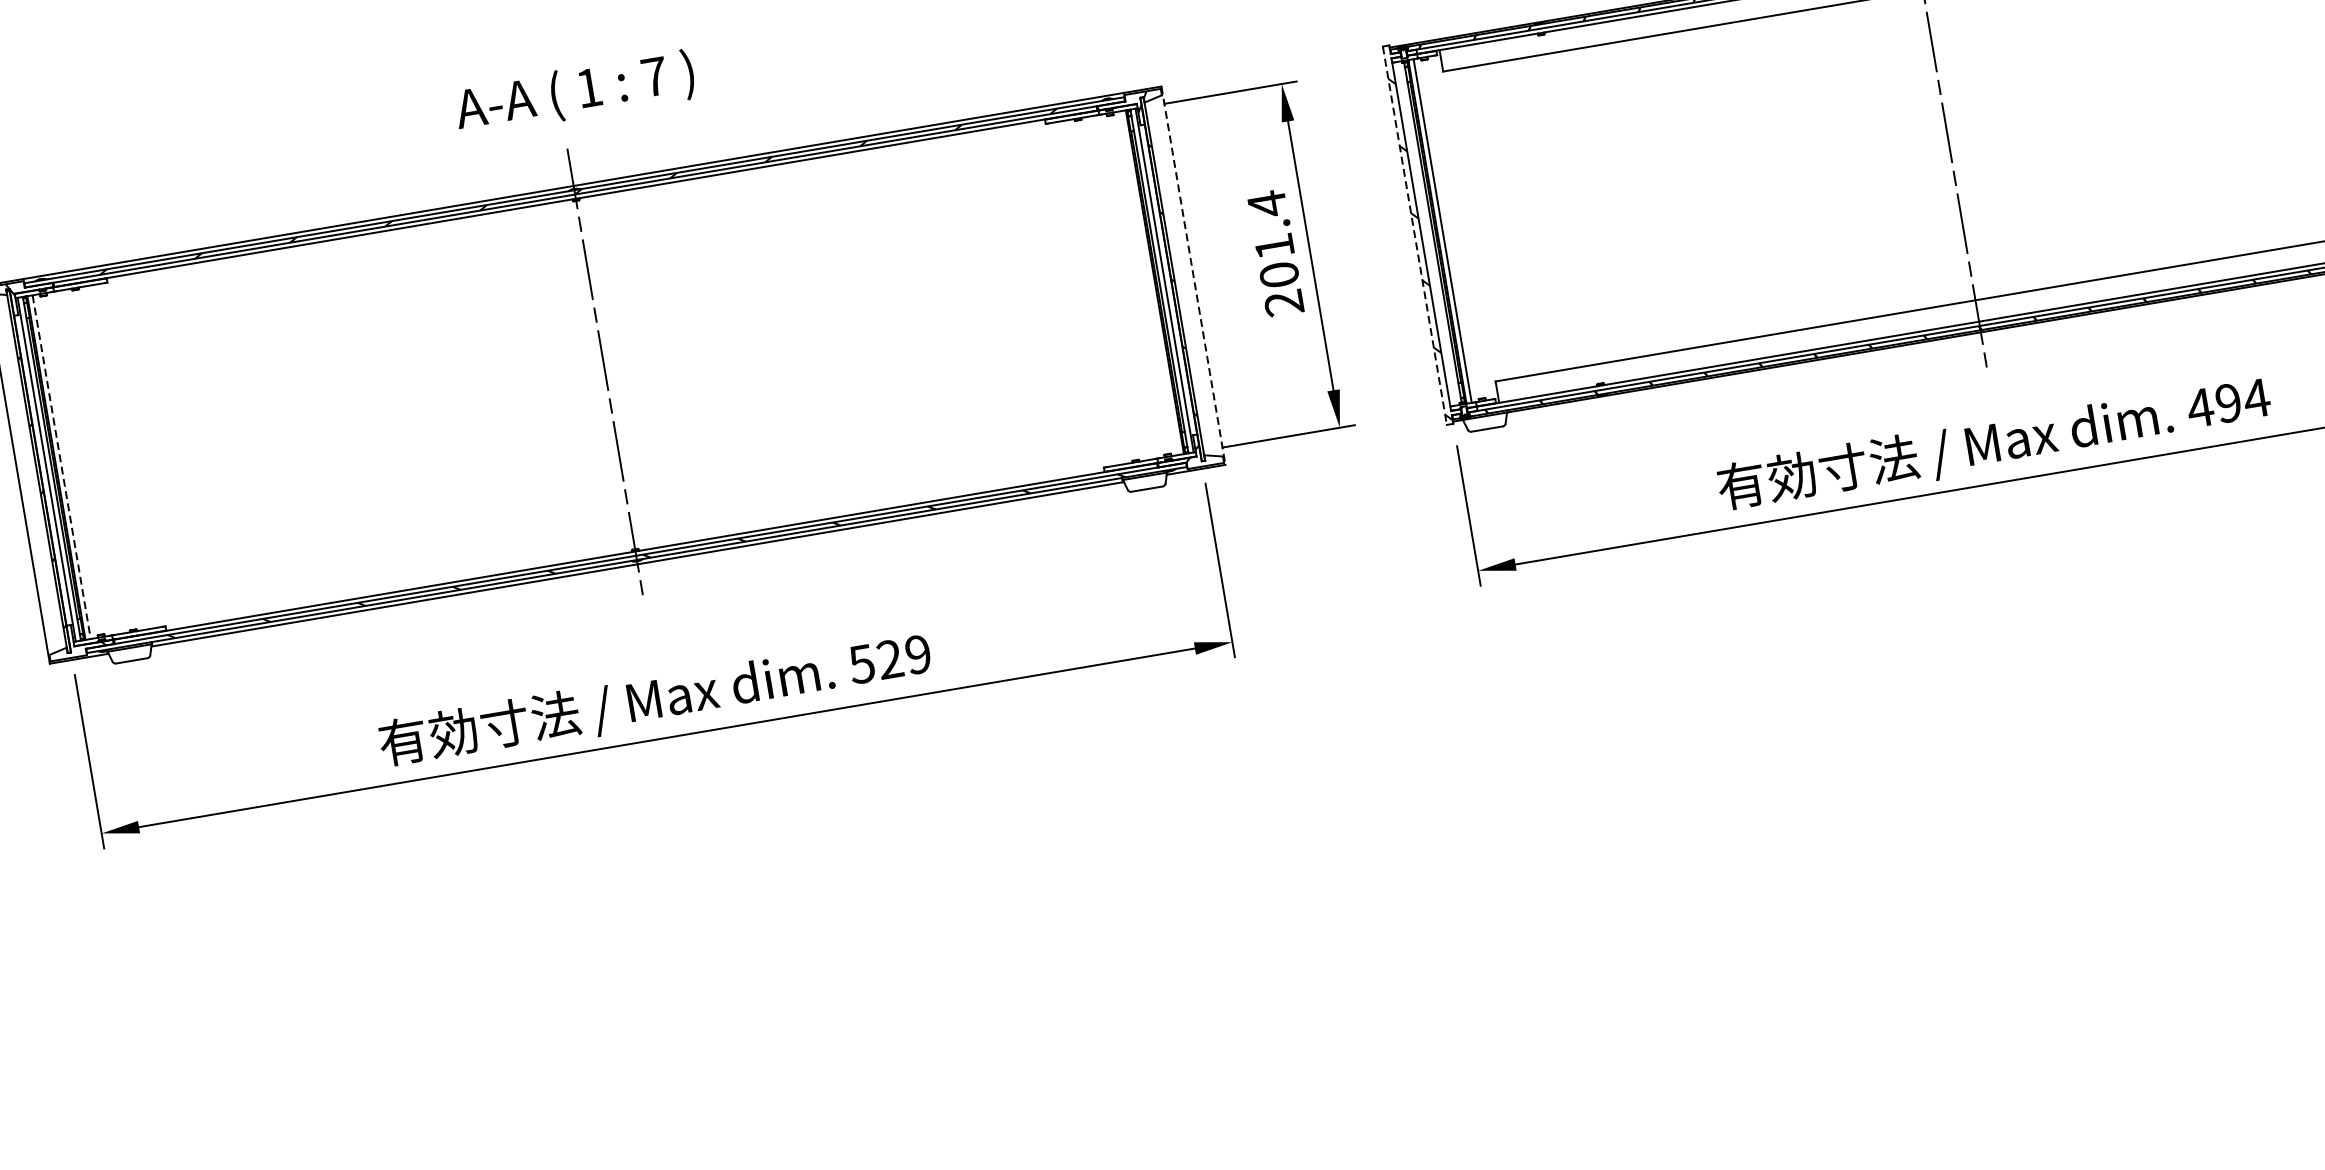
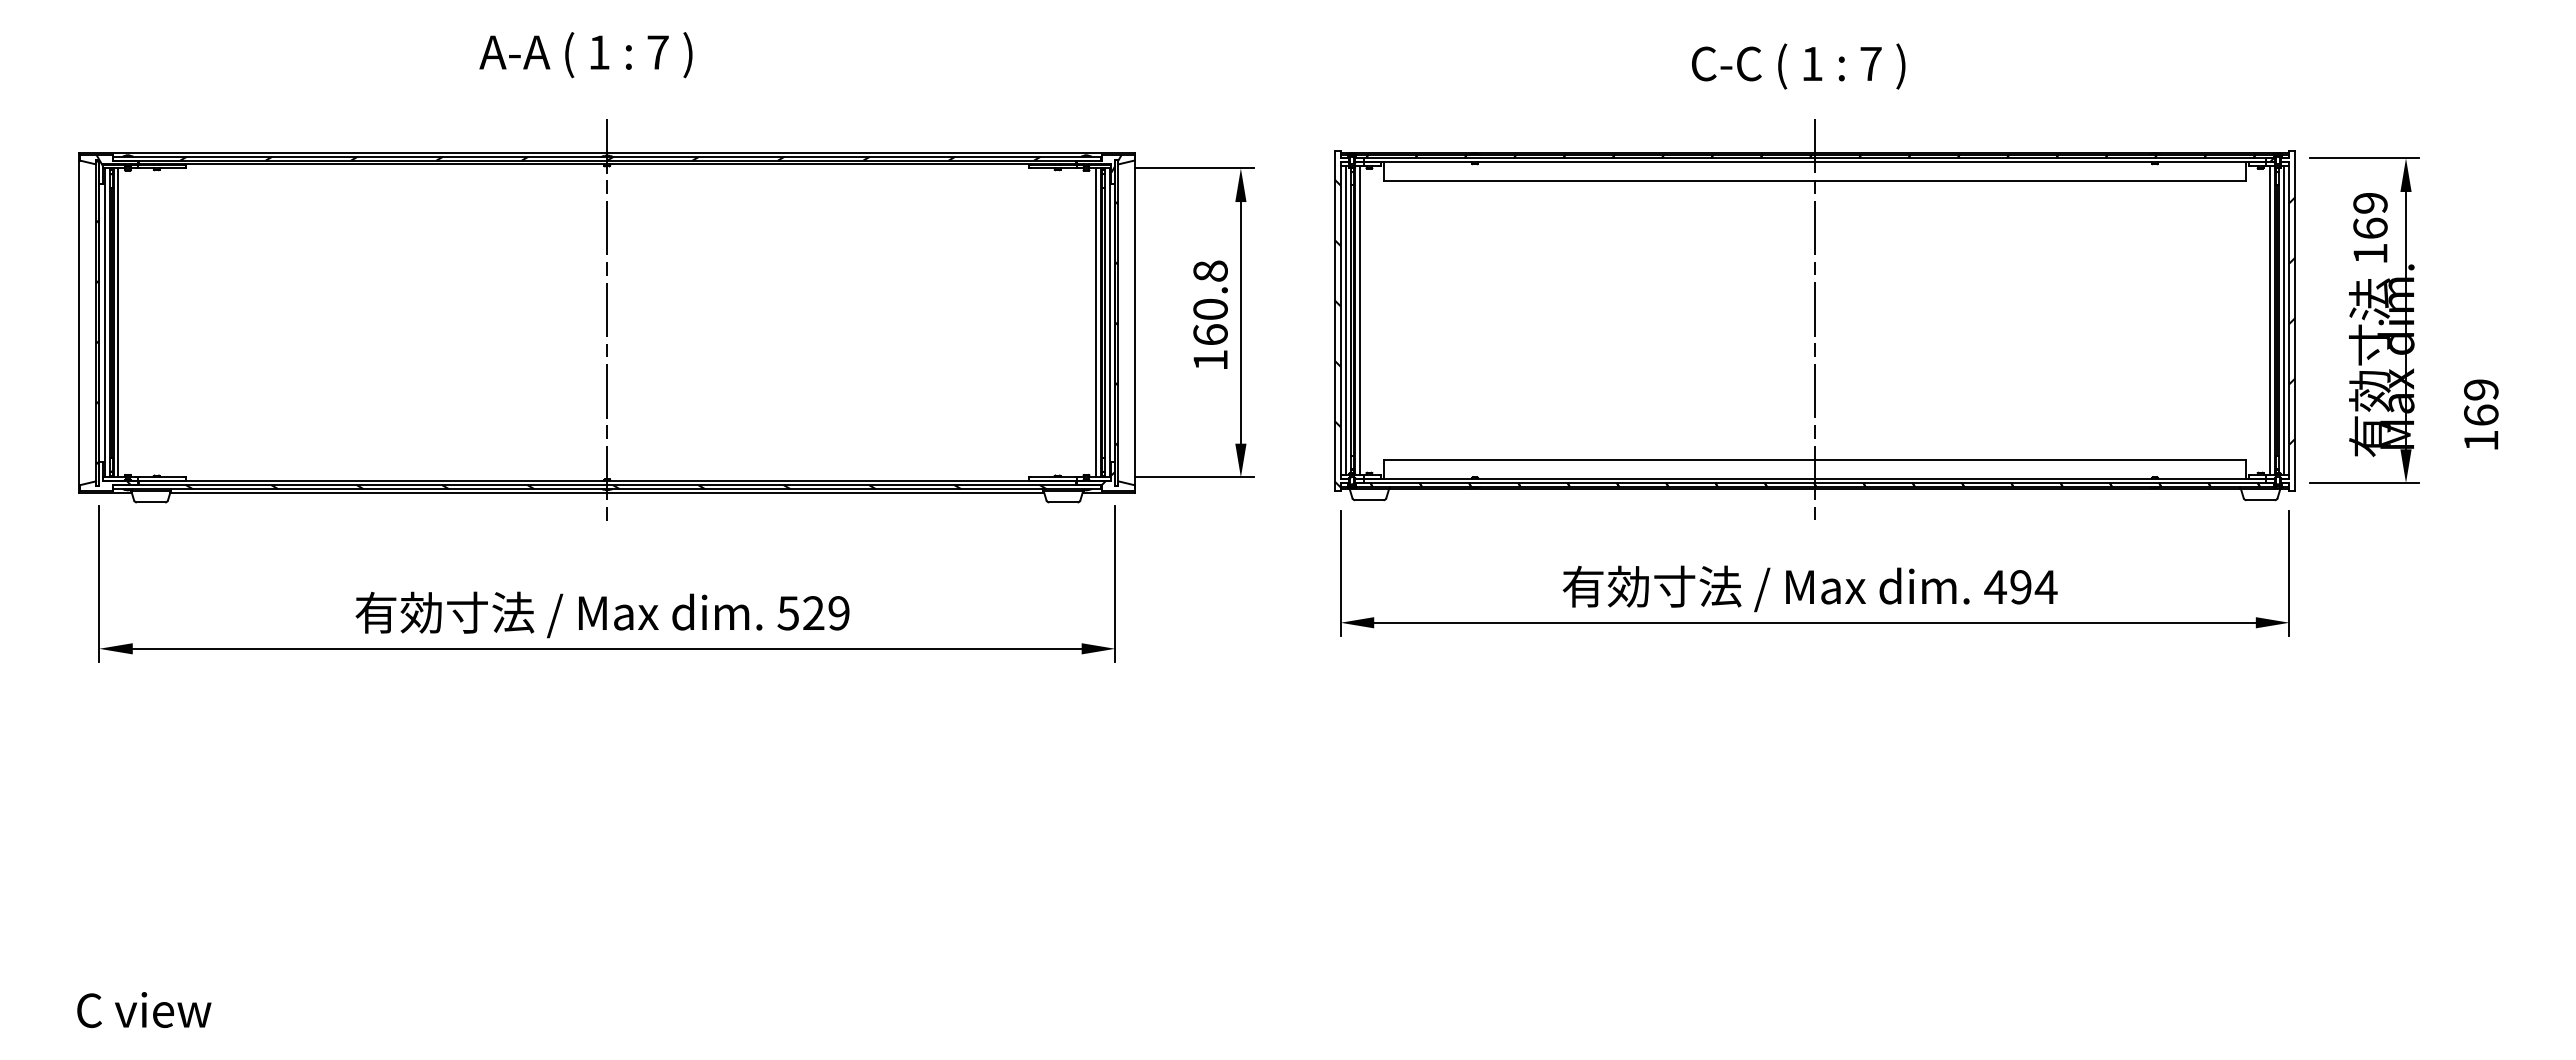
text: (574, 93) -> (585, 55), moved
line: (1427, 233) -> (1346, 320), added
line: (1414, 235) -> (1334, 320), dashed -> solid
text: (1275, 252) -> (1210, 314), 201.4 -> 160.8
line: (1193, 275) -> (1135, 322), dashed -> solid
line: (1150, 282) -> (1096, 322), added
line: (61, 467) -> (118, 323), dashed -> solid

